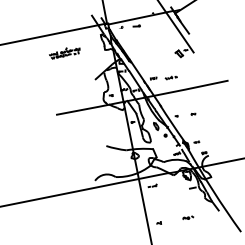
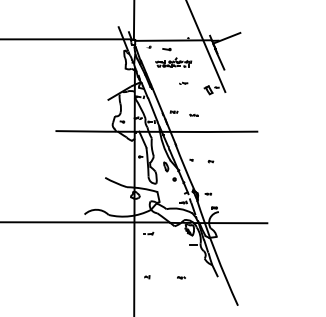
part: (156, 51) -> (183, 82), added
part: (64, 52) -> (173, 62), moved
part: (170, 77) -> (193, 114), size x0.62
part: (188, 217) -> (181, 277), size x0.62

